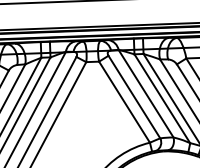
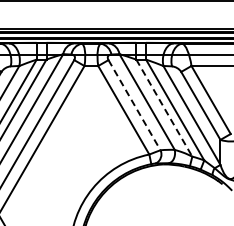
line: (134, 97) -> (134, 105), solid -> dashed
line: (162, 99) -> (164, 108), solid -> dashed

